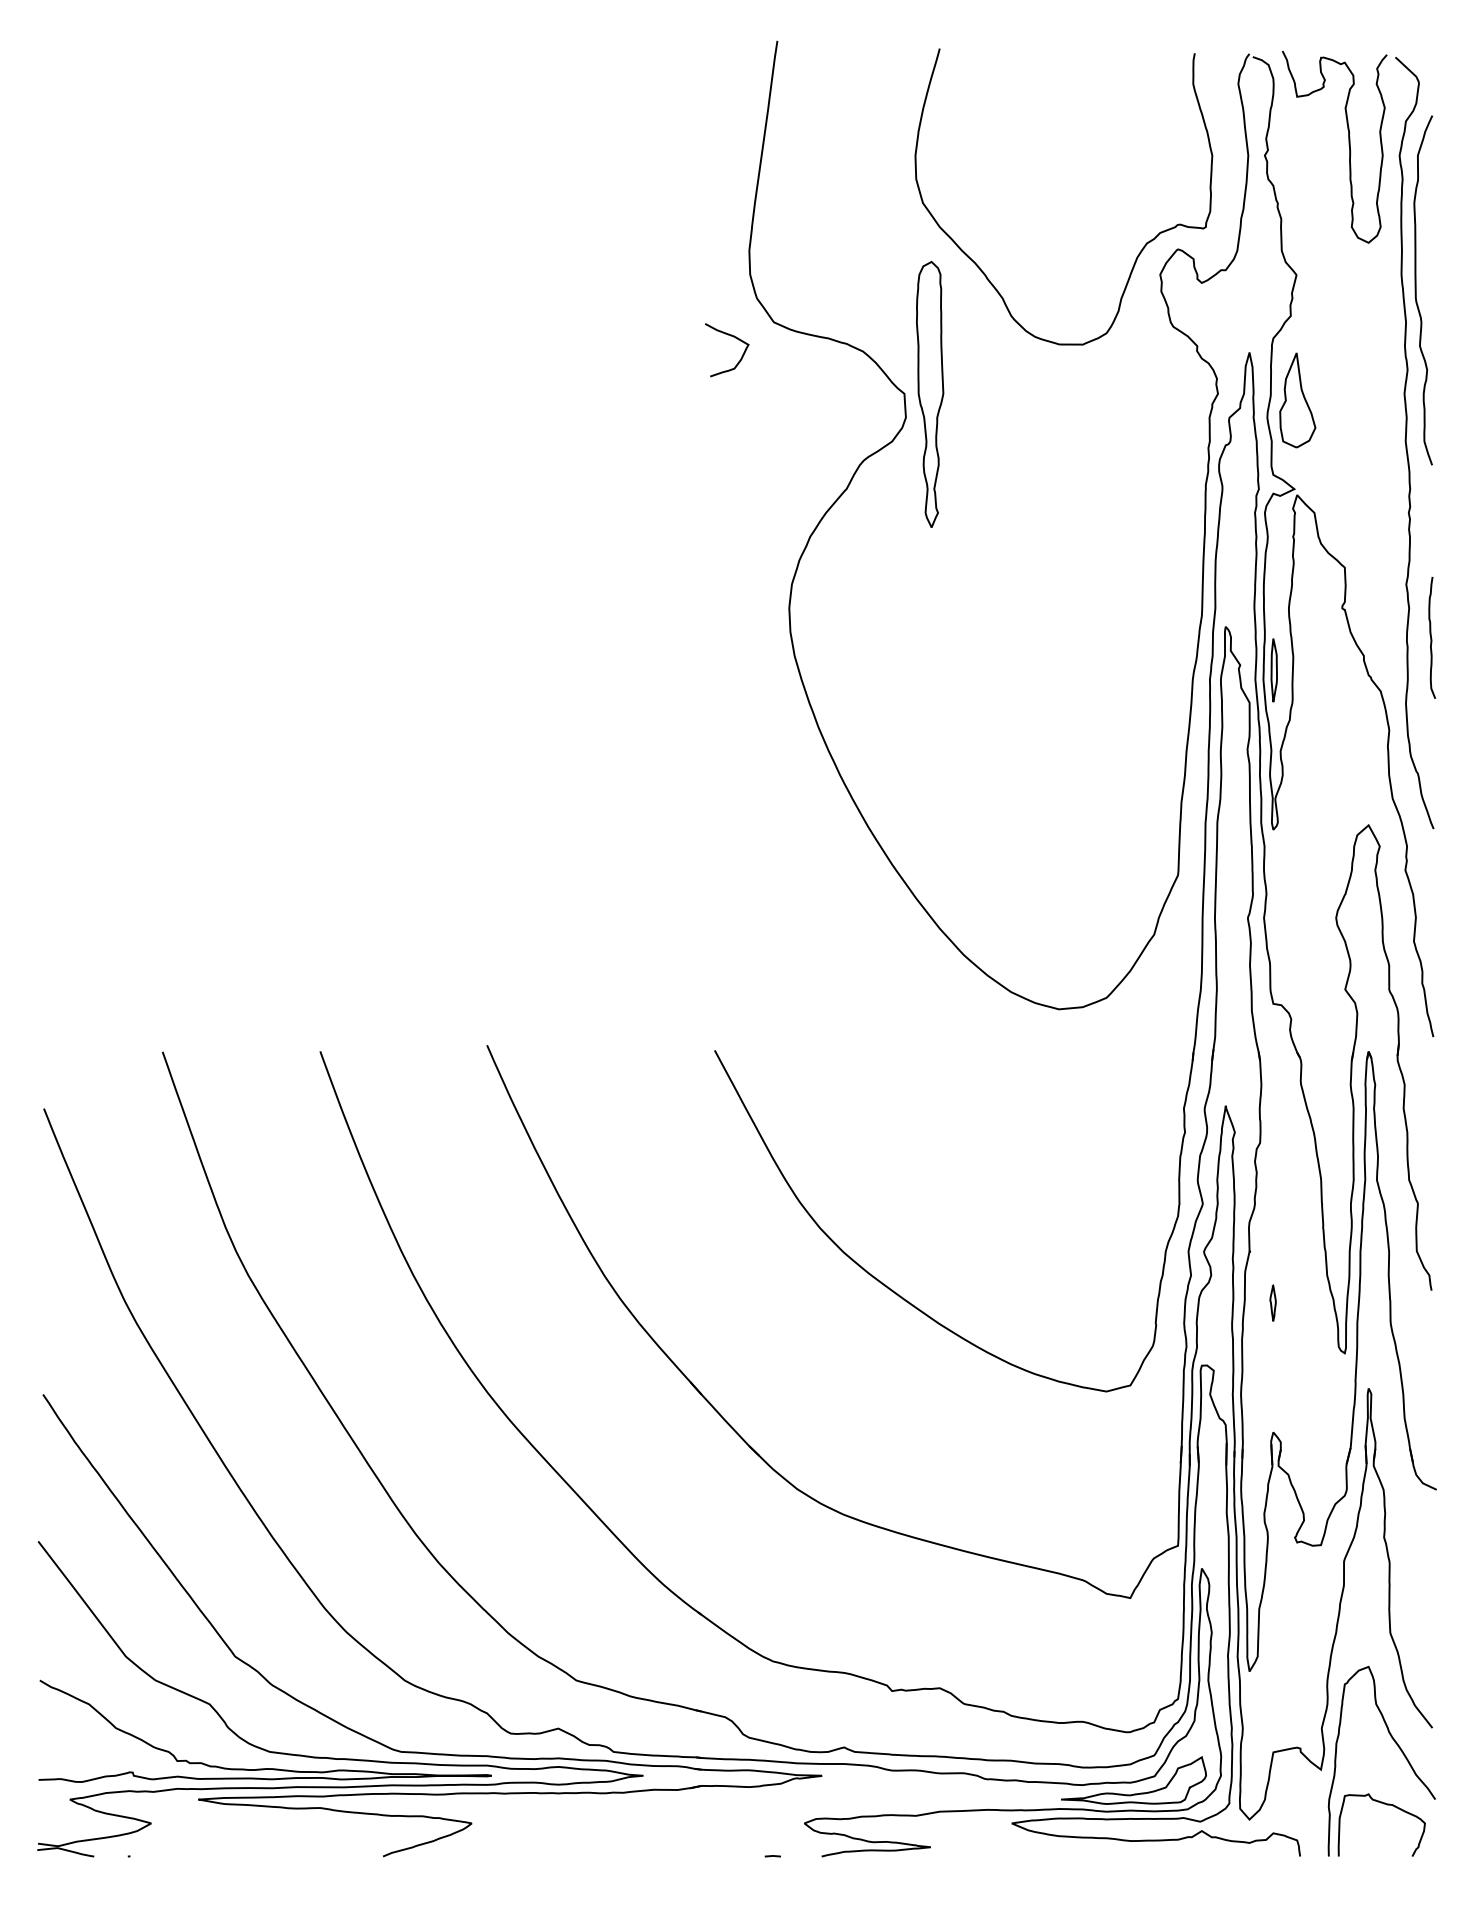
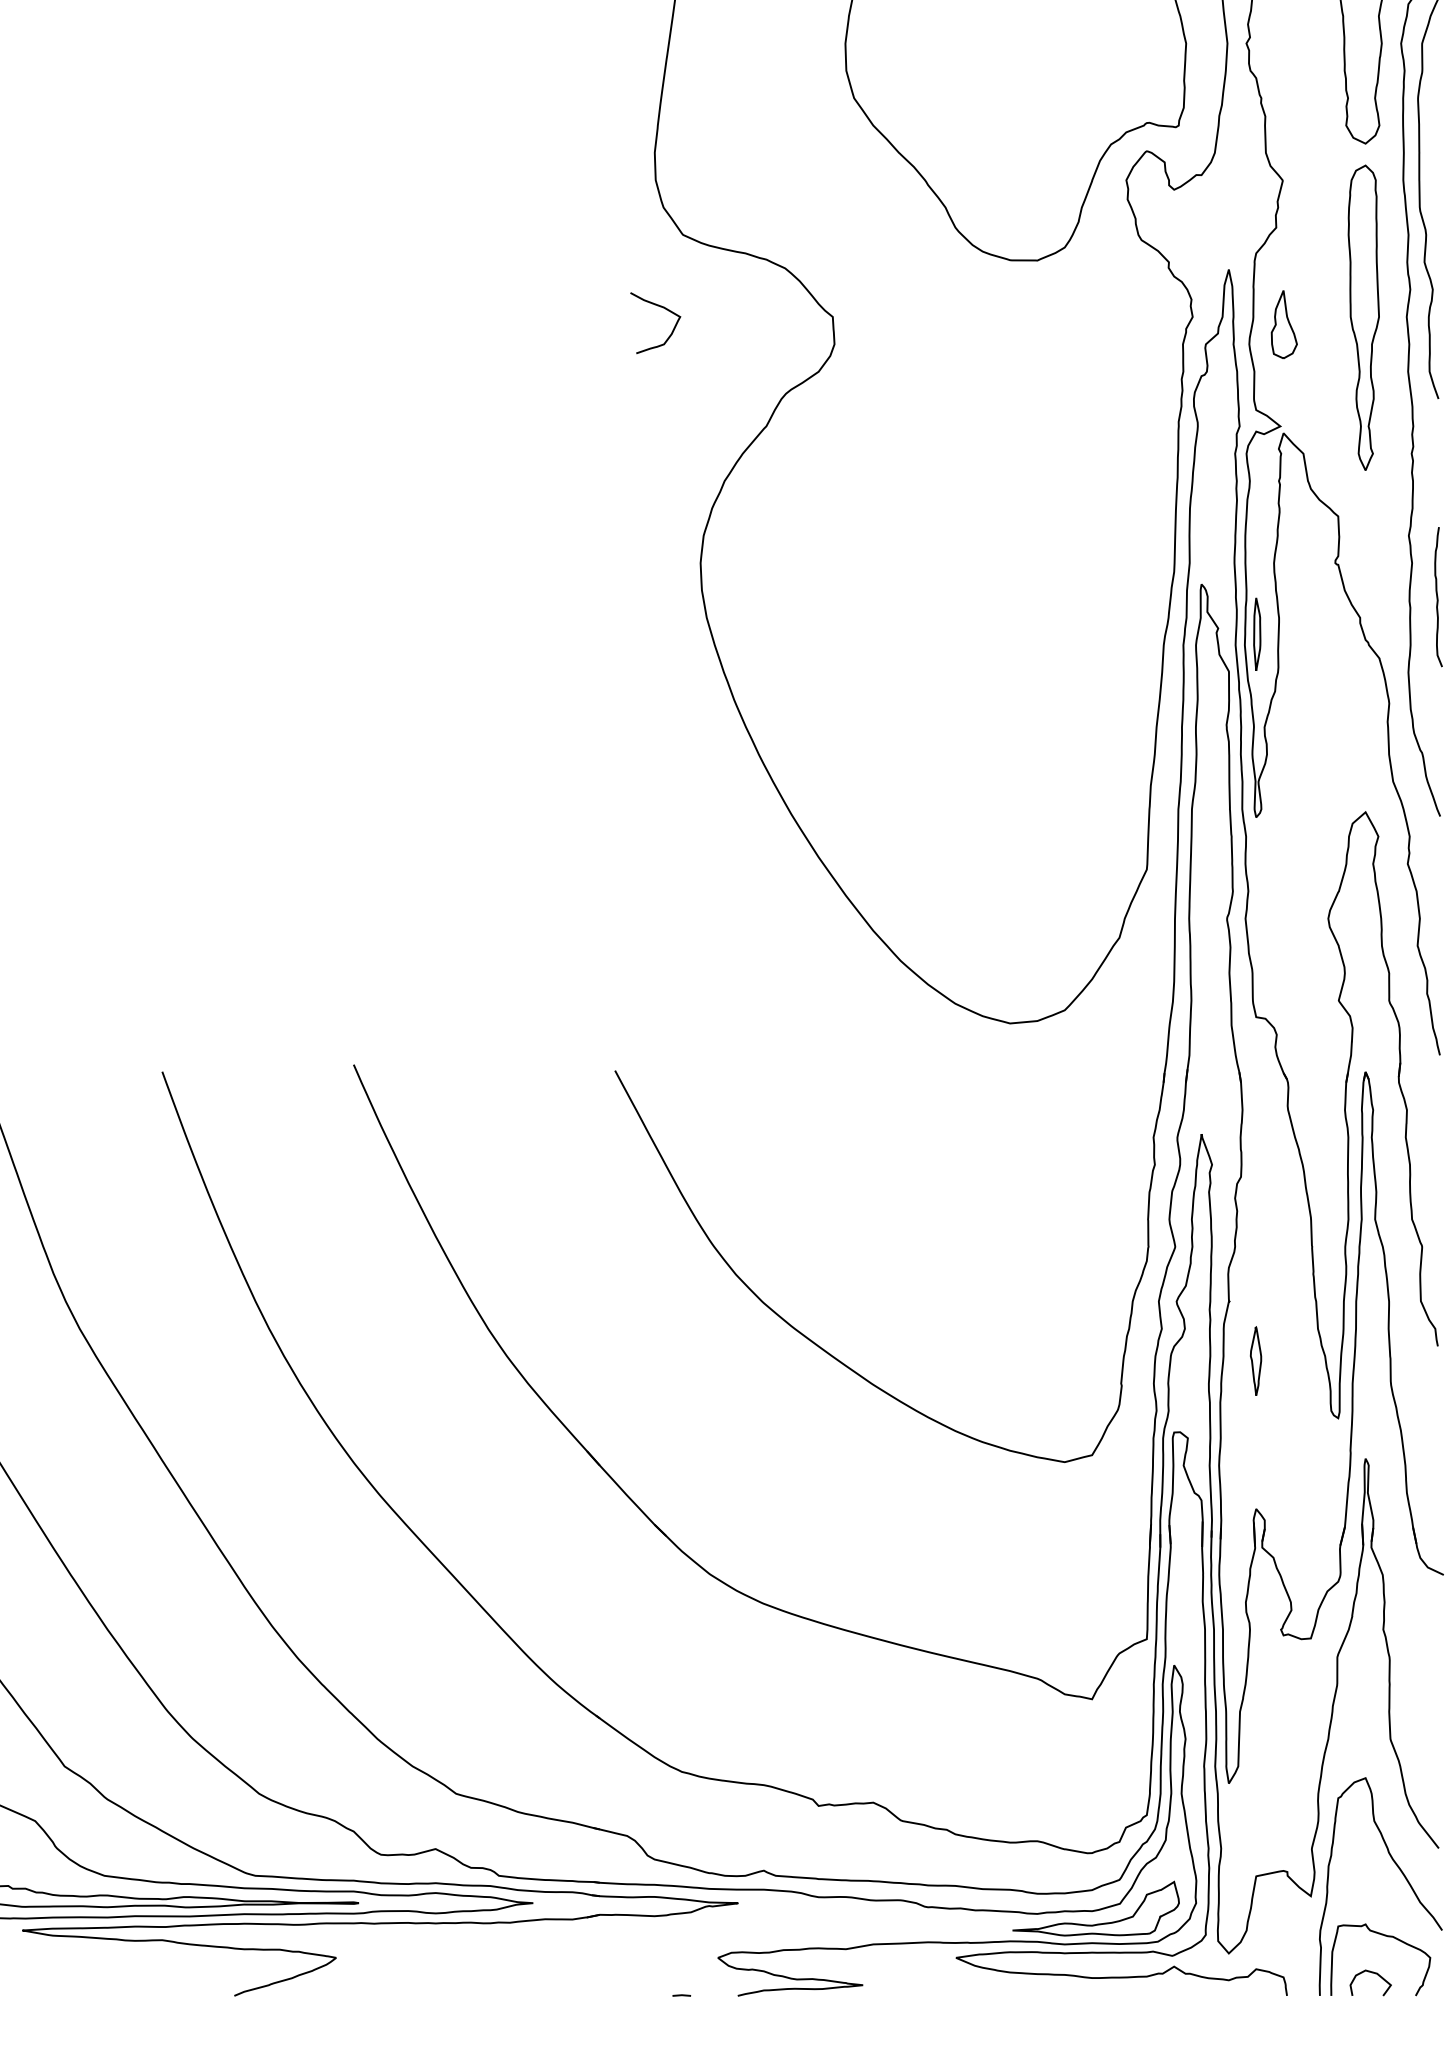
curve: (730, 336) -> (659, 307), moved
part: (930, 394) -> (1364, 317), moved
part: (1297, 400) -> (1283, 324), size x0.62
part: (1272, 1302) -> (1255, 1359), size x1.67
curve: (1375, 1837) -> (1373, 1974), added

